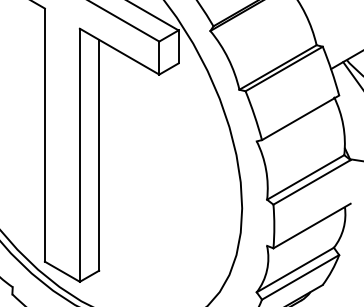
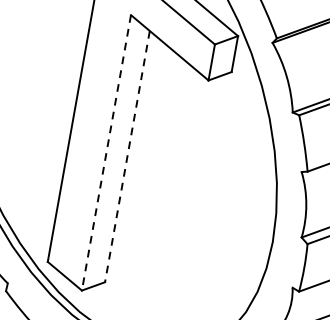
line: (79, 155) -> (106, 153), solid -> dashed
line: (99, 155) -> (127, 156), solid -> dashed

